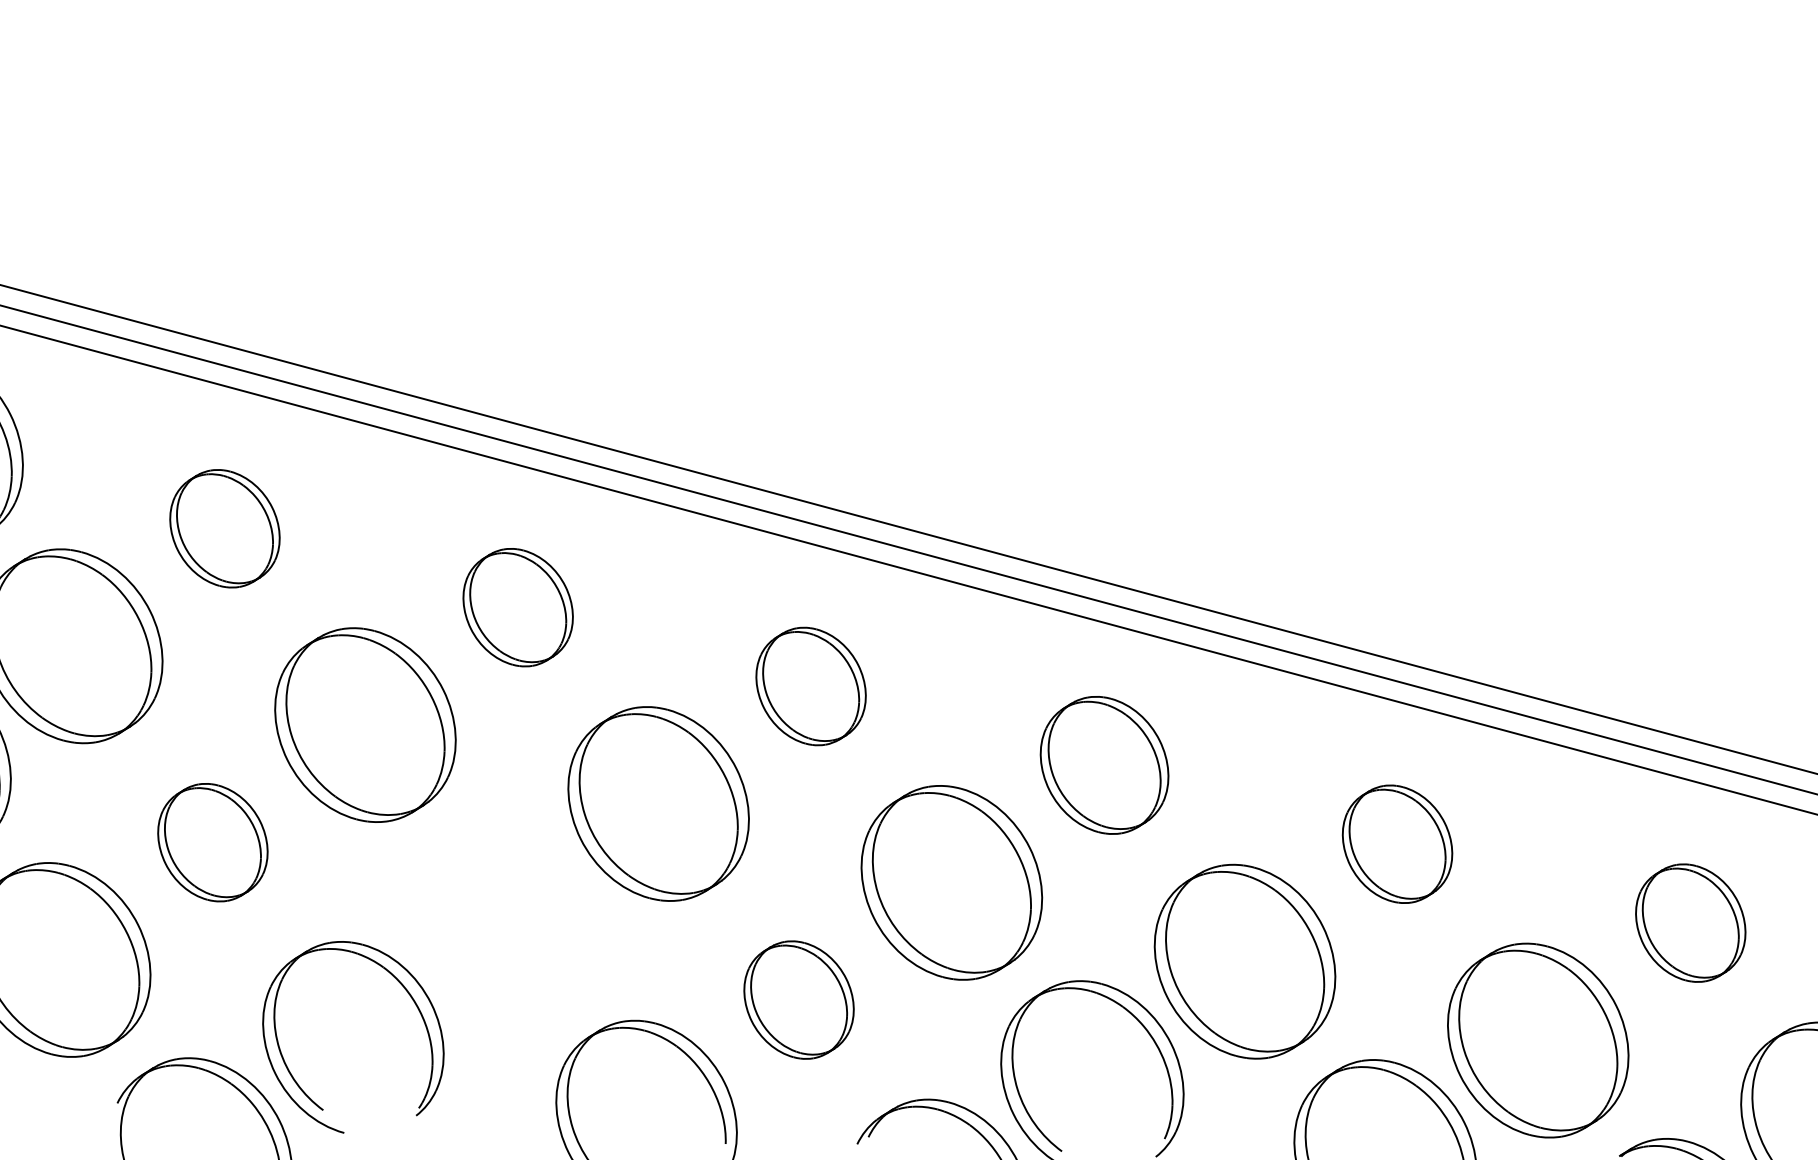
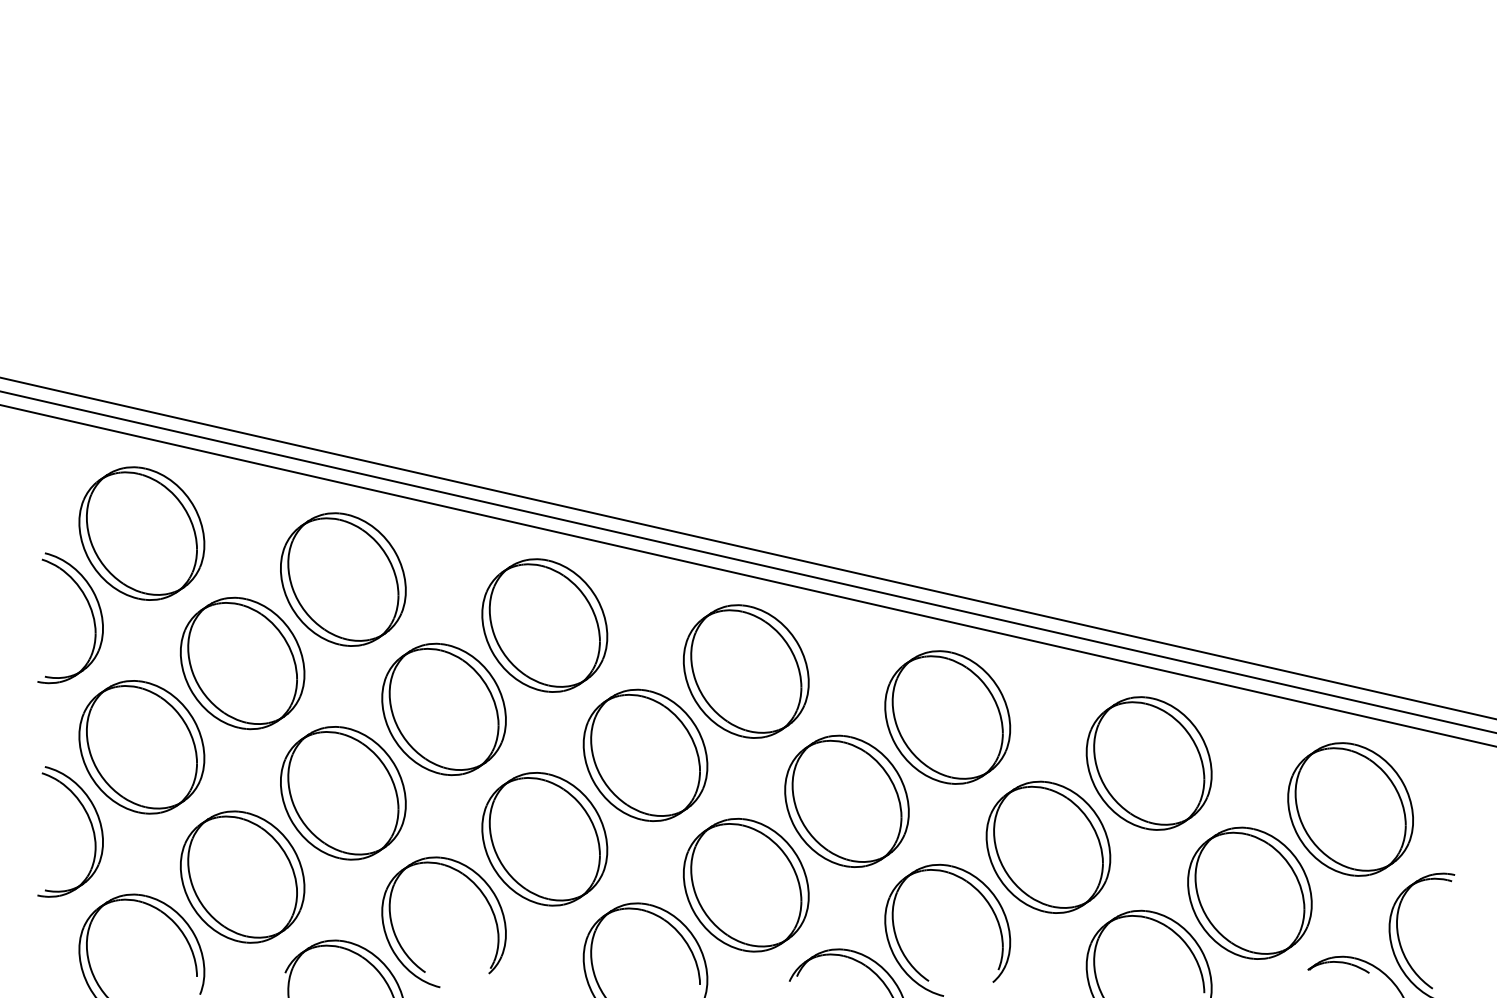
part: (225, 528) -> (343, 579), size x1.67
part: (517, 607) -> (544, 625), size x1.67
part: (810, 686) -> (745, 671), size x1.67
part: (1104, 765) -> (947, 717), size x1.43
part: (213, 842) -> (343, 793), size x1.67
part: (1396, 844) -> (1148, 763), size x1.67
part: (505, 921) -> (544, 839), added
part: (1690, 923) -> (1350, 809), size x1.67
part: (798, 999) -> (745, 884), size x1.67

